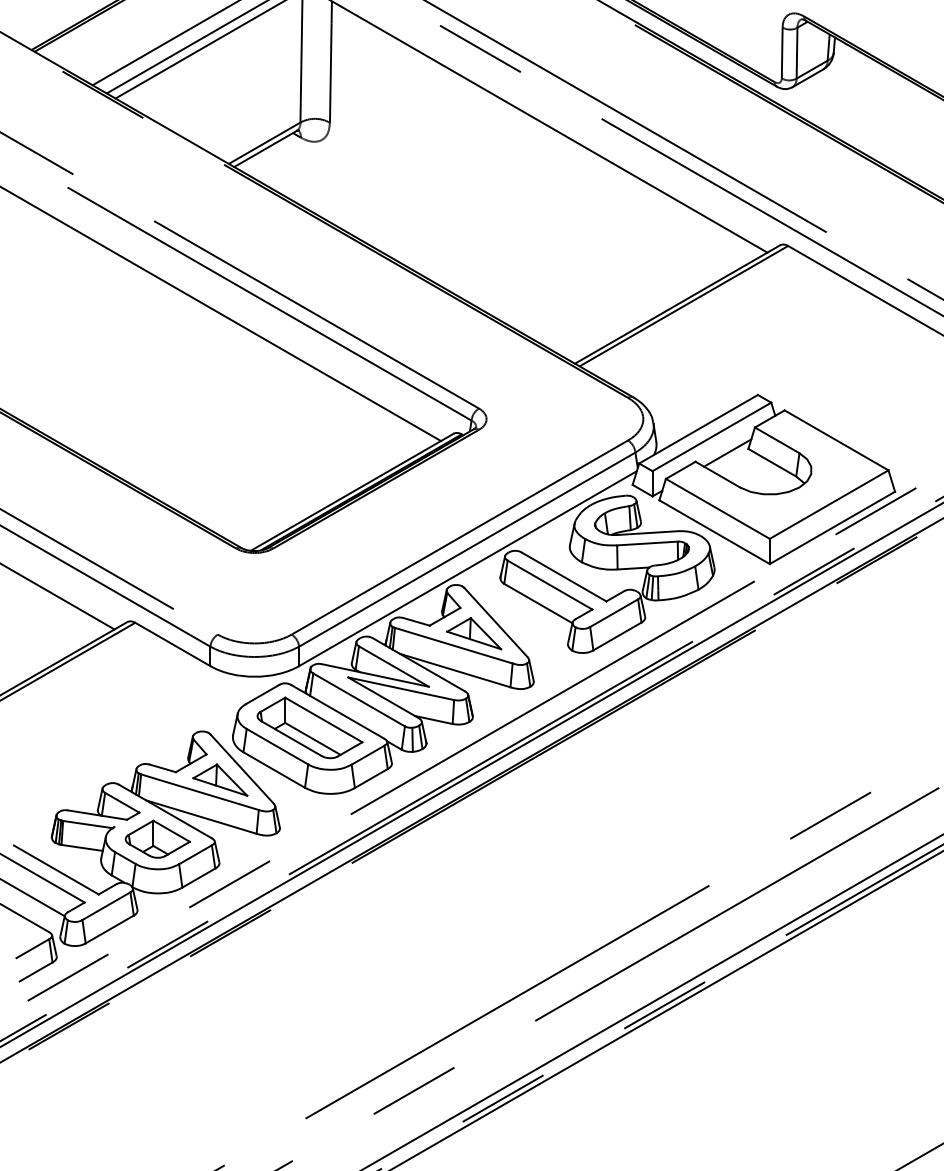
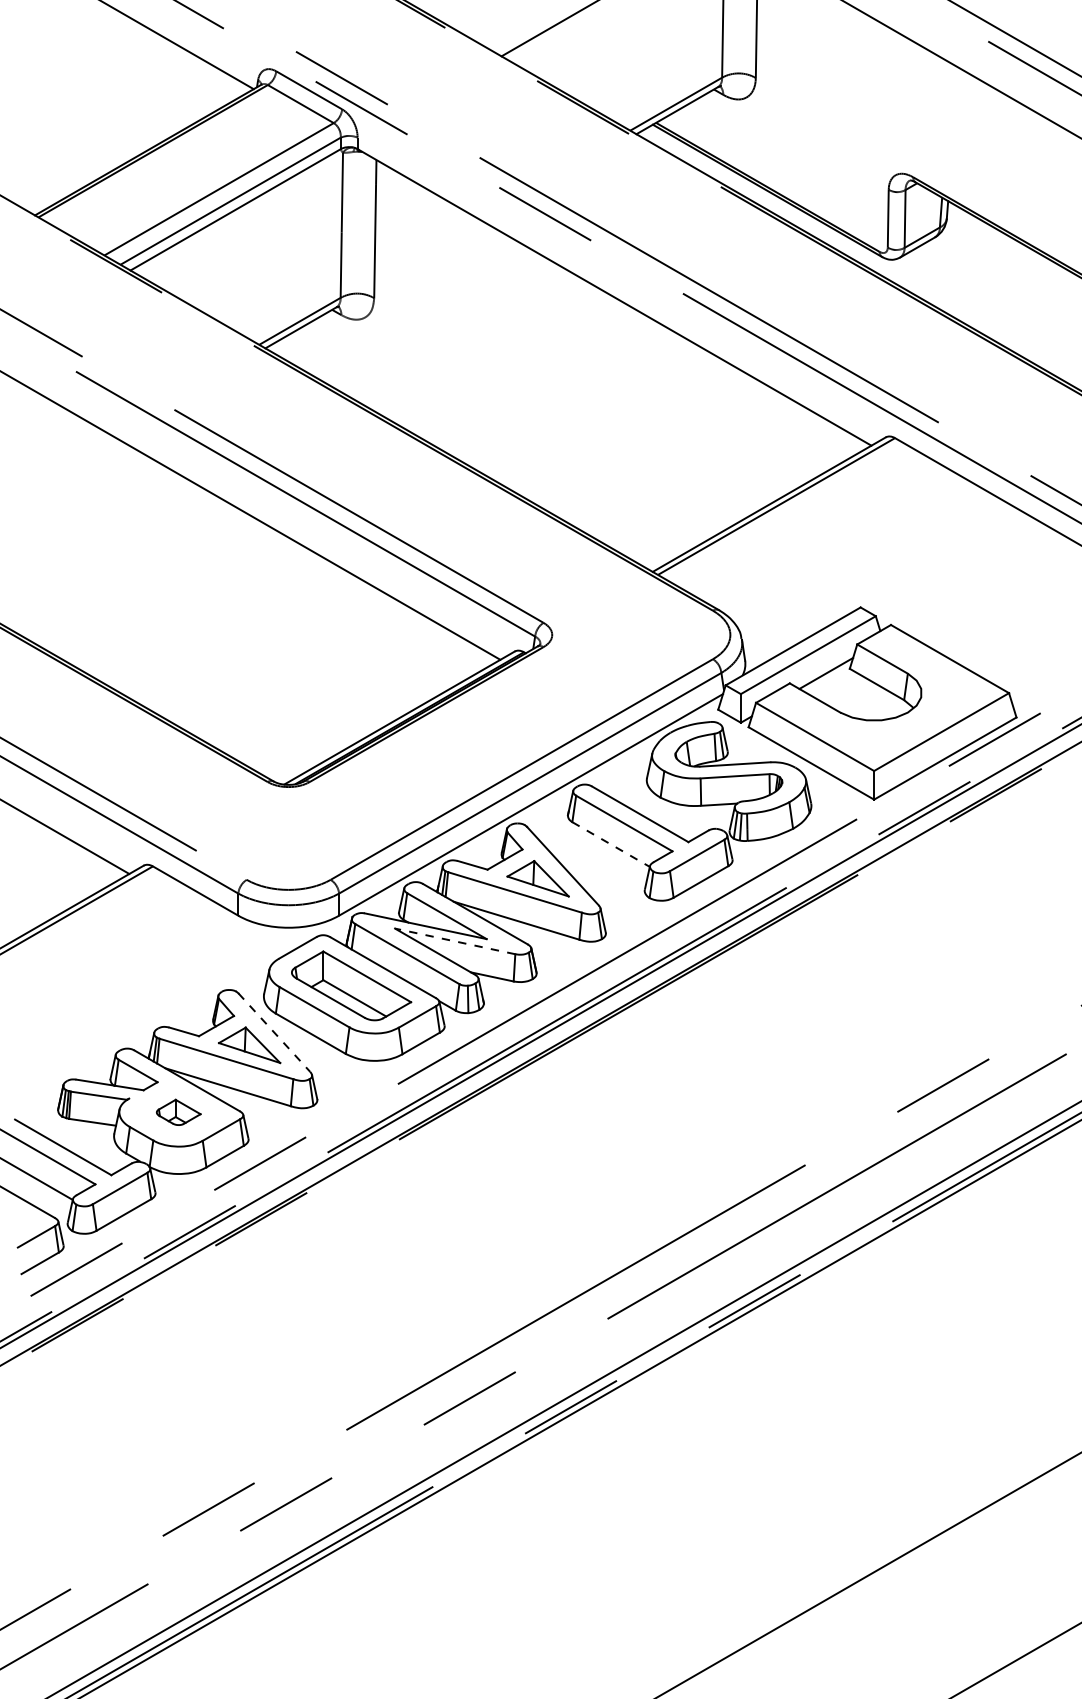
line: (538, 603) -> (611, 844), solid -> dashed
line: (400, 688) -> (454, 941), solid -> dashed
line: (242, 768) -> (274, 1032), solid -> dashed
part: (157, 839) -> (178, 1112), size x0.6

